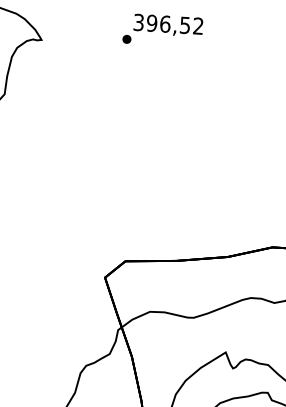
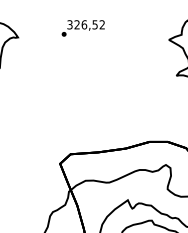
text: (150, 22) -> (76, 24), 396,52 -> 326,52

